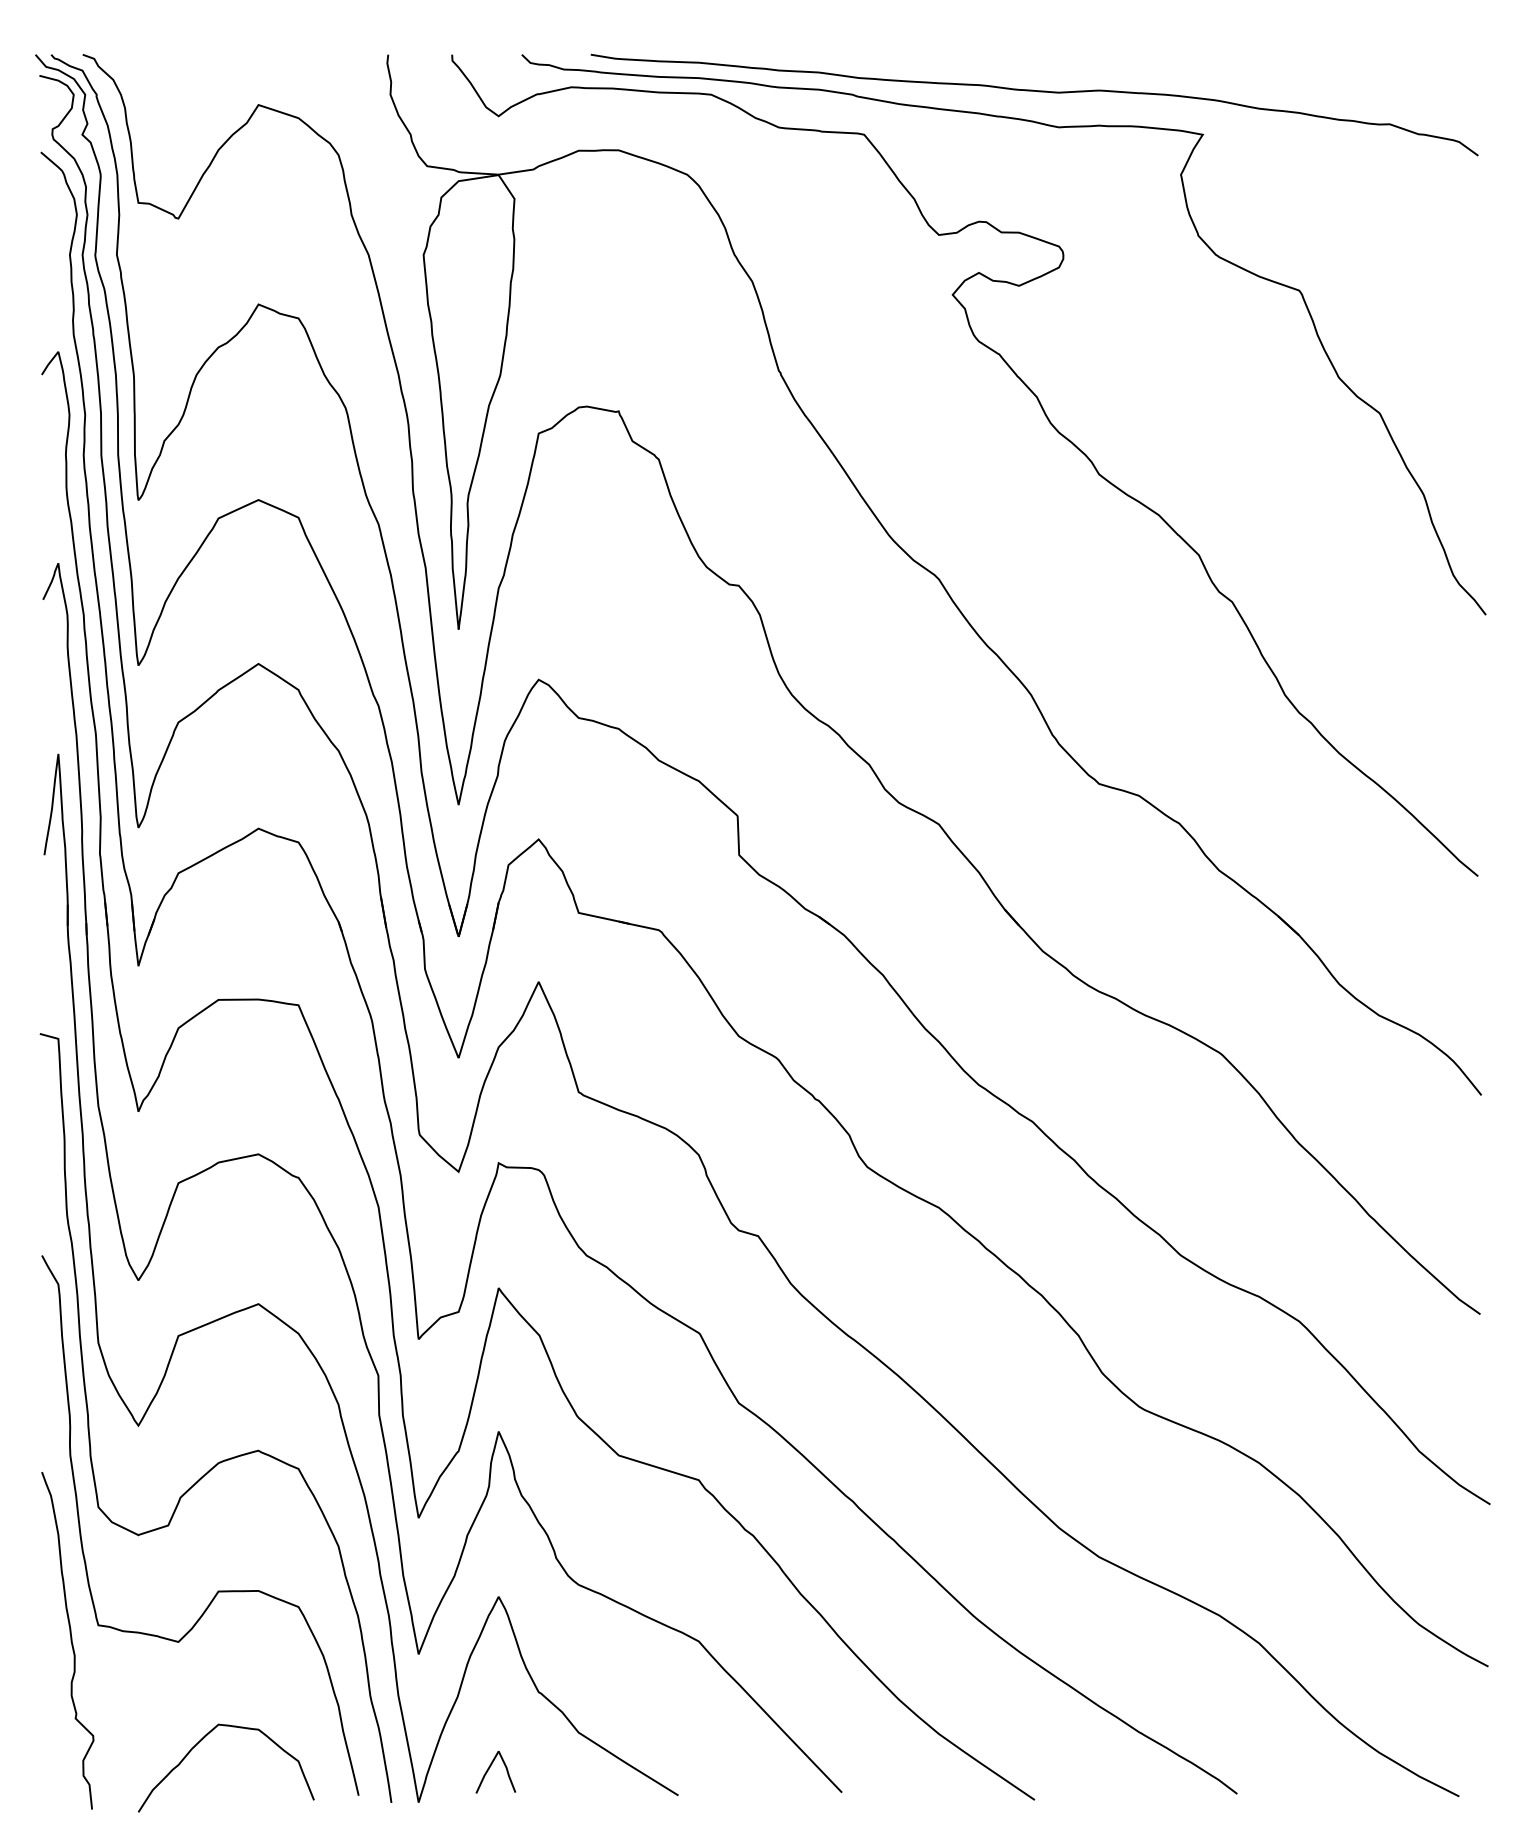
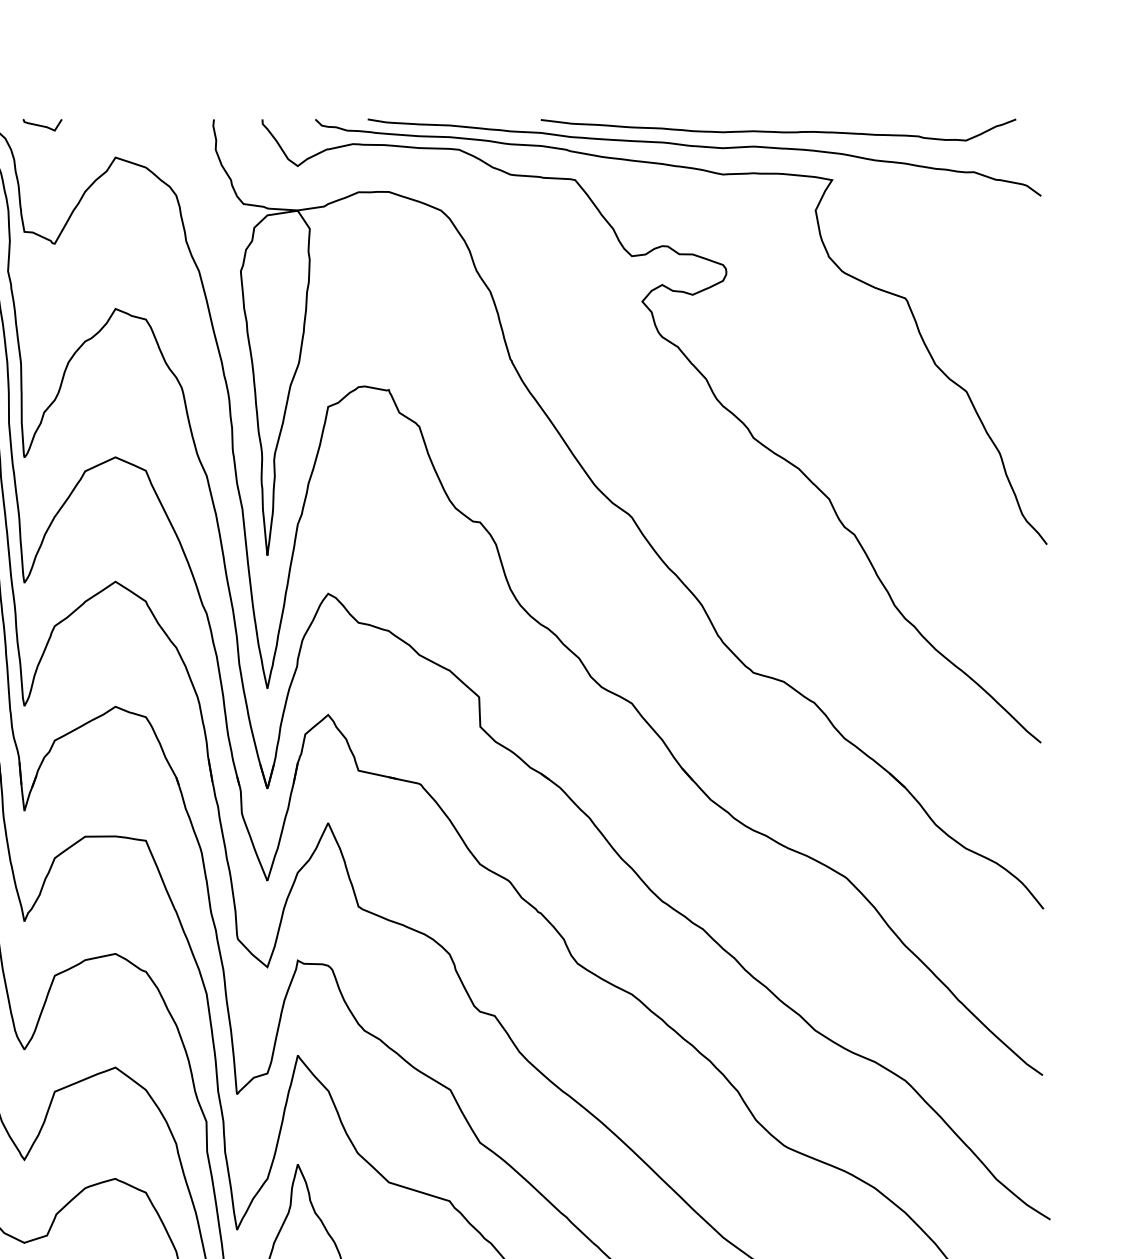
curve: (162, 62) -> (42, 125), added
curve: (1132, 70) -> (778, 131), added

